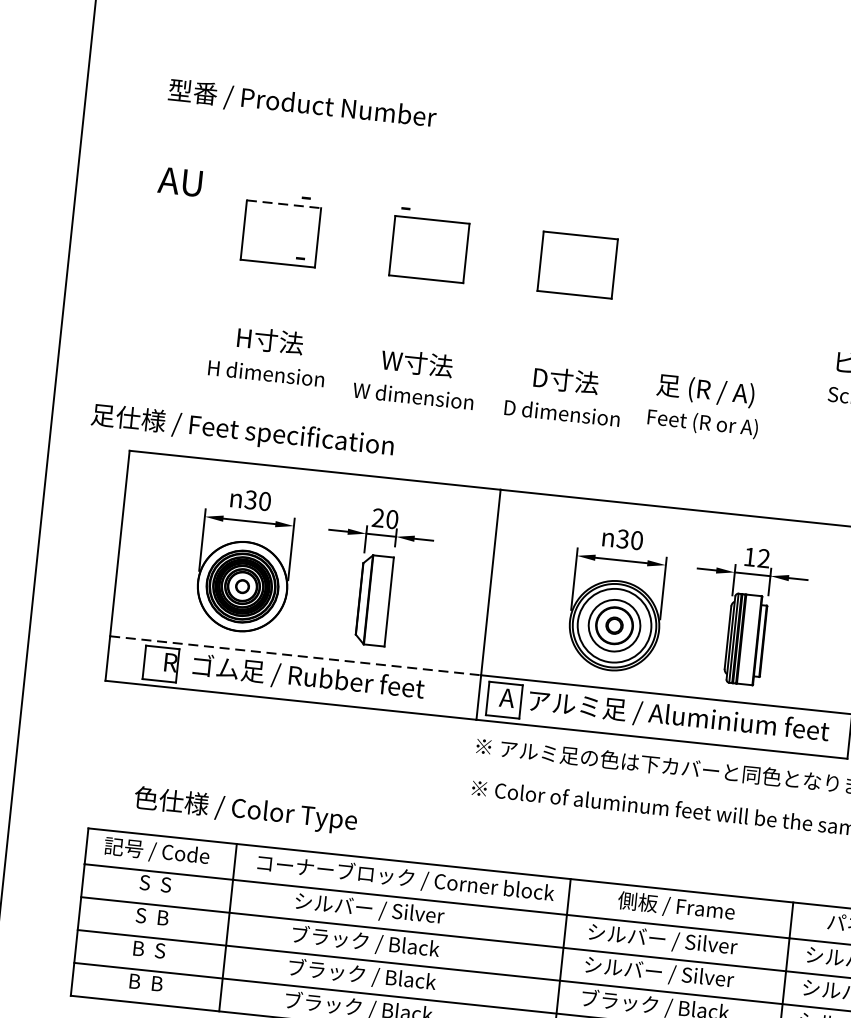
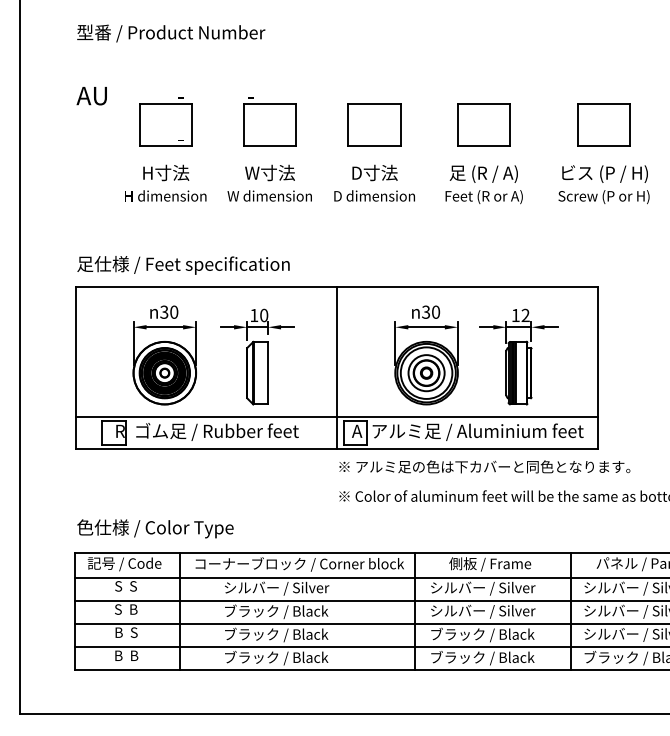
line: (285, 205) -> (166, 104), dashed -> solid
part: (732, 280) -> (483, 124), added
text: (267, 354) -> (165, 182), moved
text: (415, 376) -> (269, 182), moved
text: (564, 393) -> (374, 182), moved
text: (703, 405) -> (483, 184), moved
text: (242, 431) -> (183, 265), moved
text: (378, 516) -> (254, 314), 20 -> 10
line: (295, 655) -> (206, 417), dashed -> solid
text: (245, 810) -> (155, 528), moved

